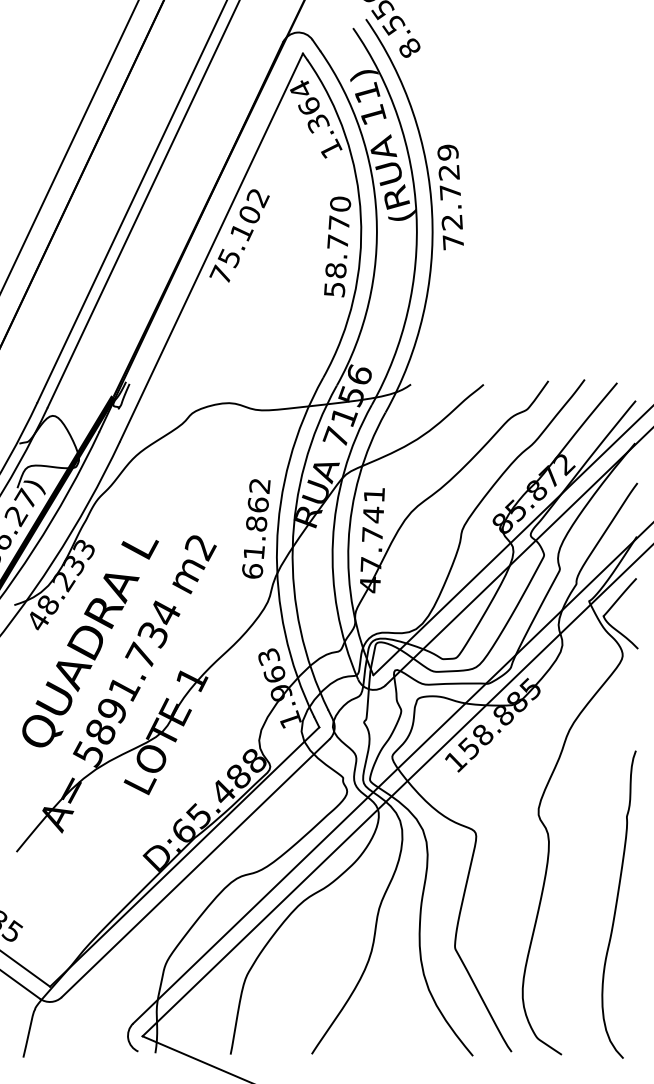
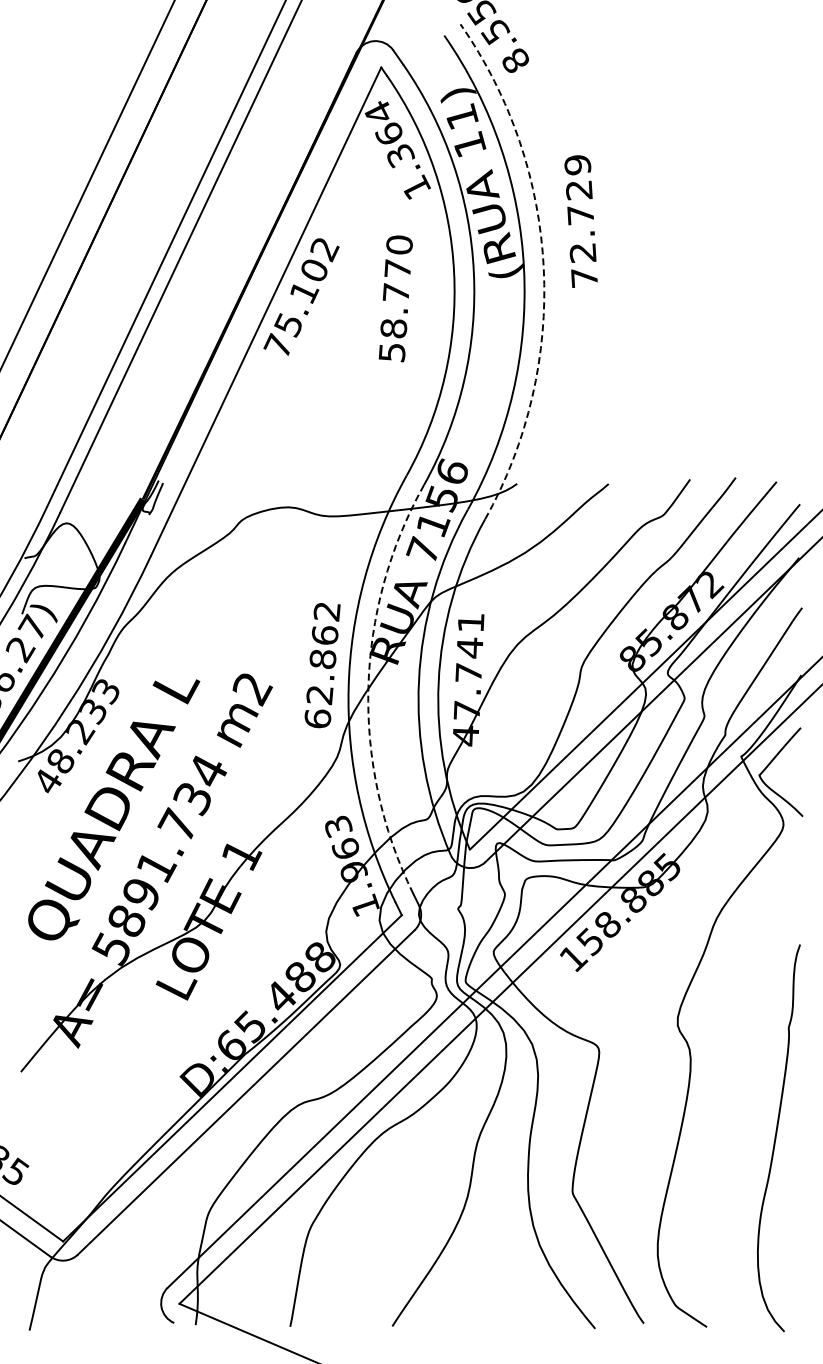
text: (450, 197) -> (580, 221), moved
arc: (431, 213) -> (543, 268), solid -> dashed
text: (337, 246) -> (395, 298), moved
arc: (292, 547) -> (368, 688), solid -> dashed
text: (253, 552) -> (319, 695), 61.862 -> 62.862

